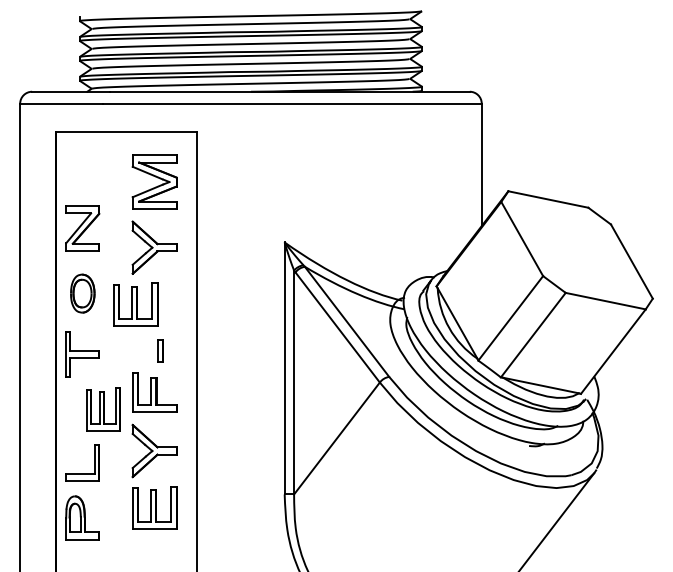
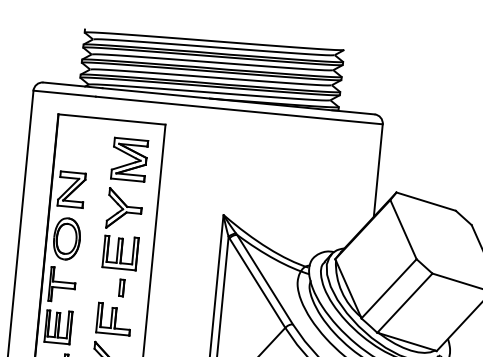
part: (82, 293) -> (66, 238), size x1.43
part: (135, 304) -> (120, 252), moved
part: (103, 409) -> (58, 326), moved

